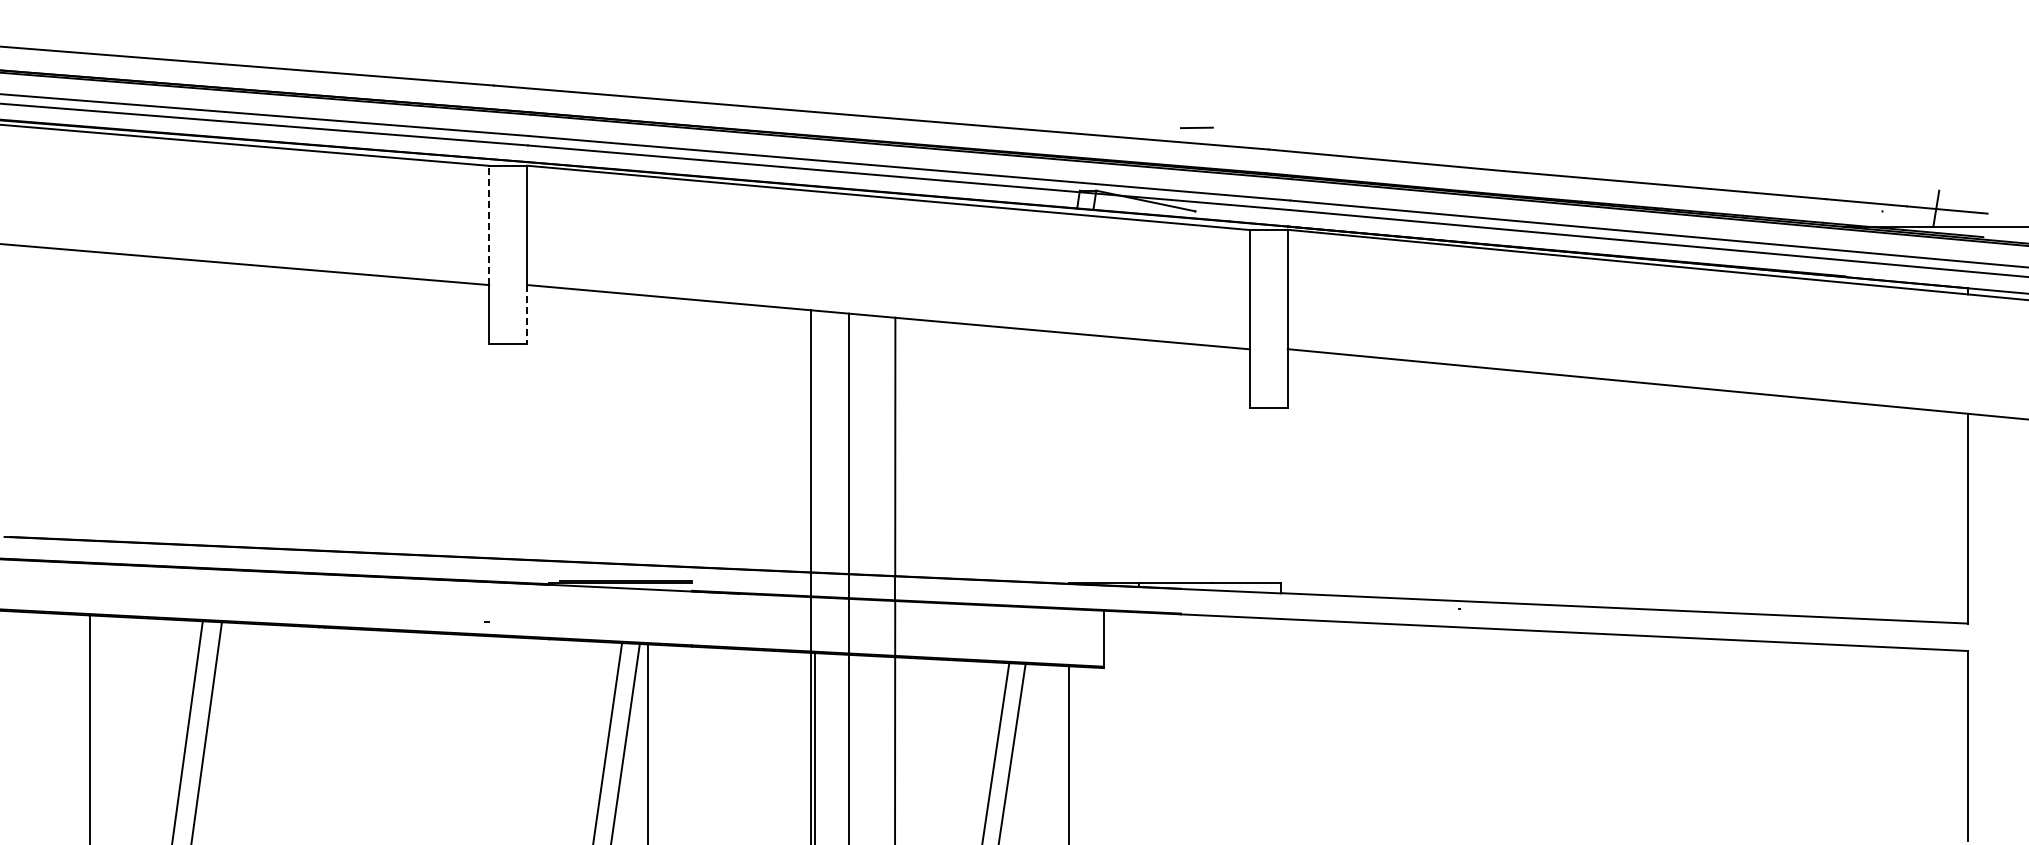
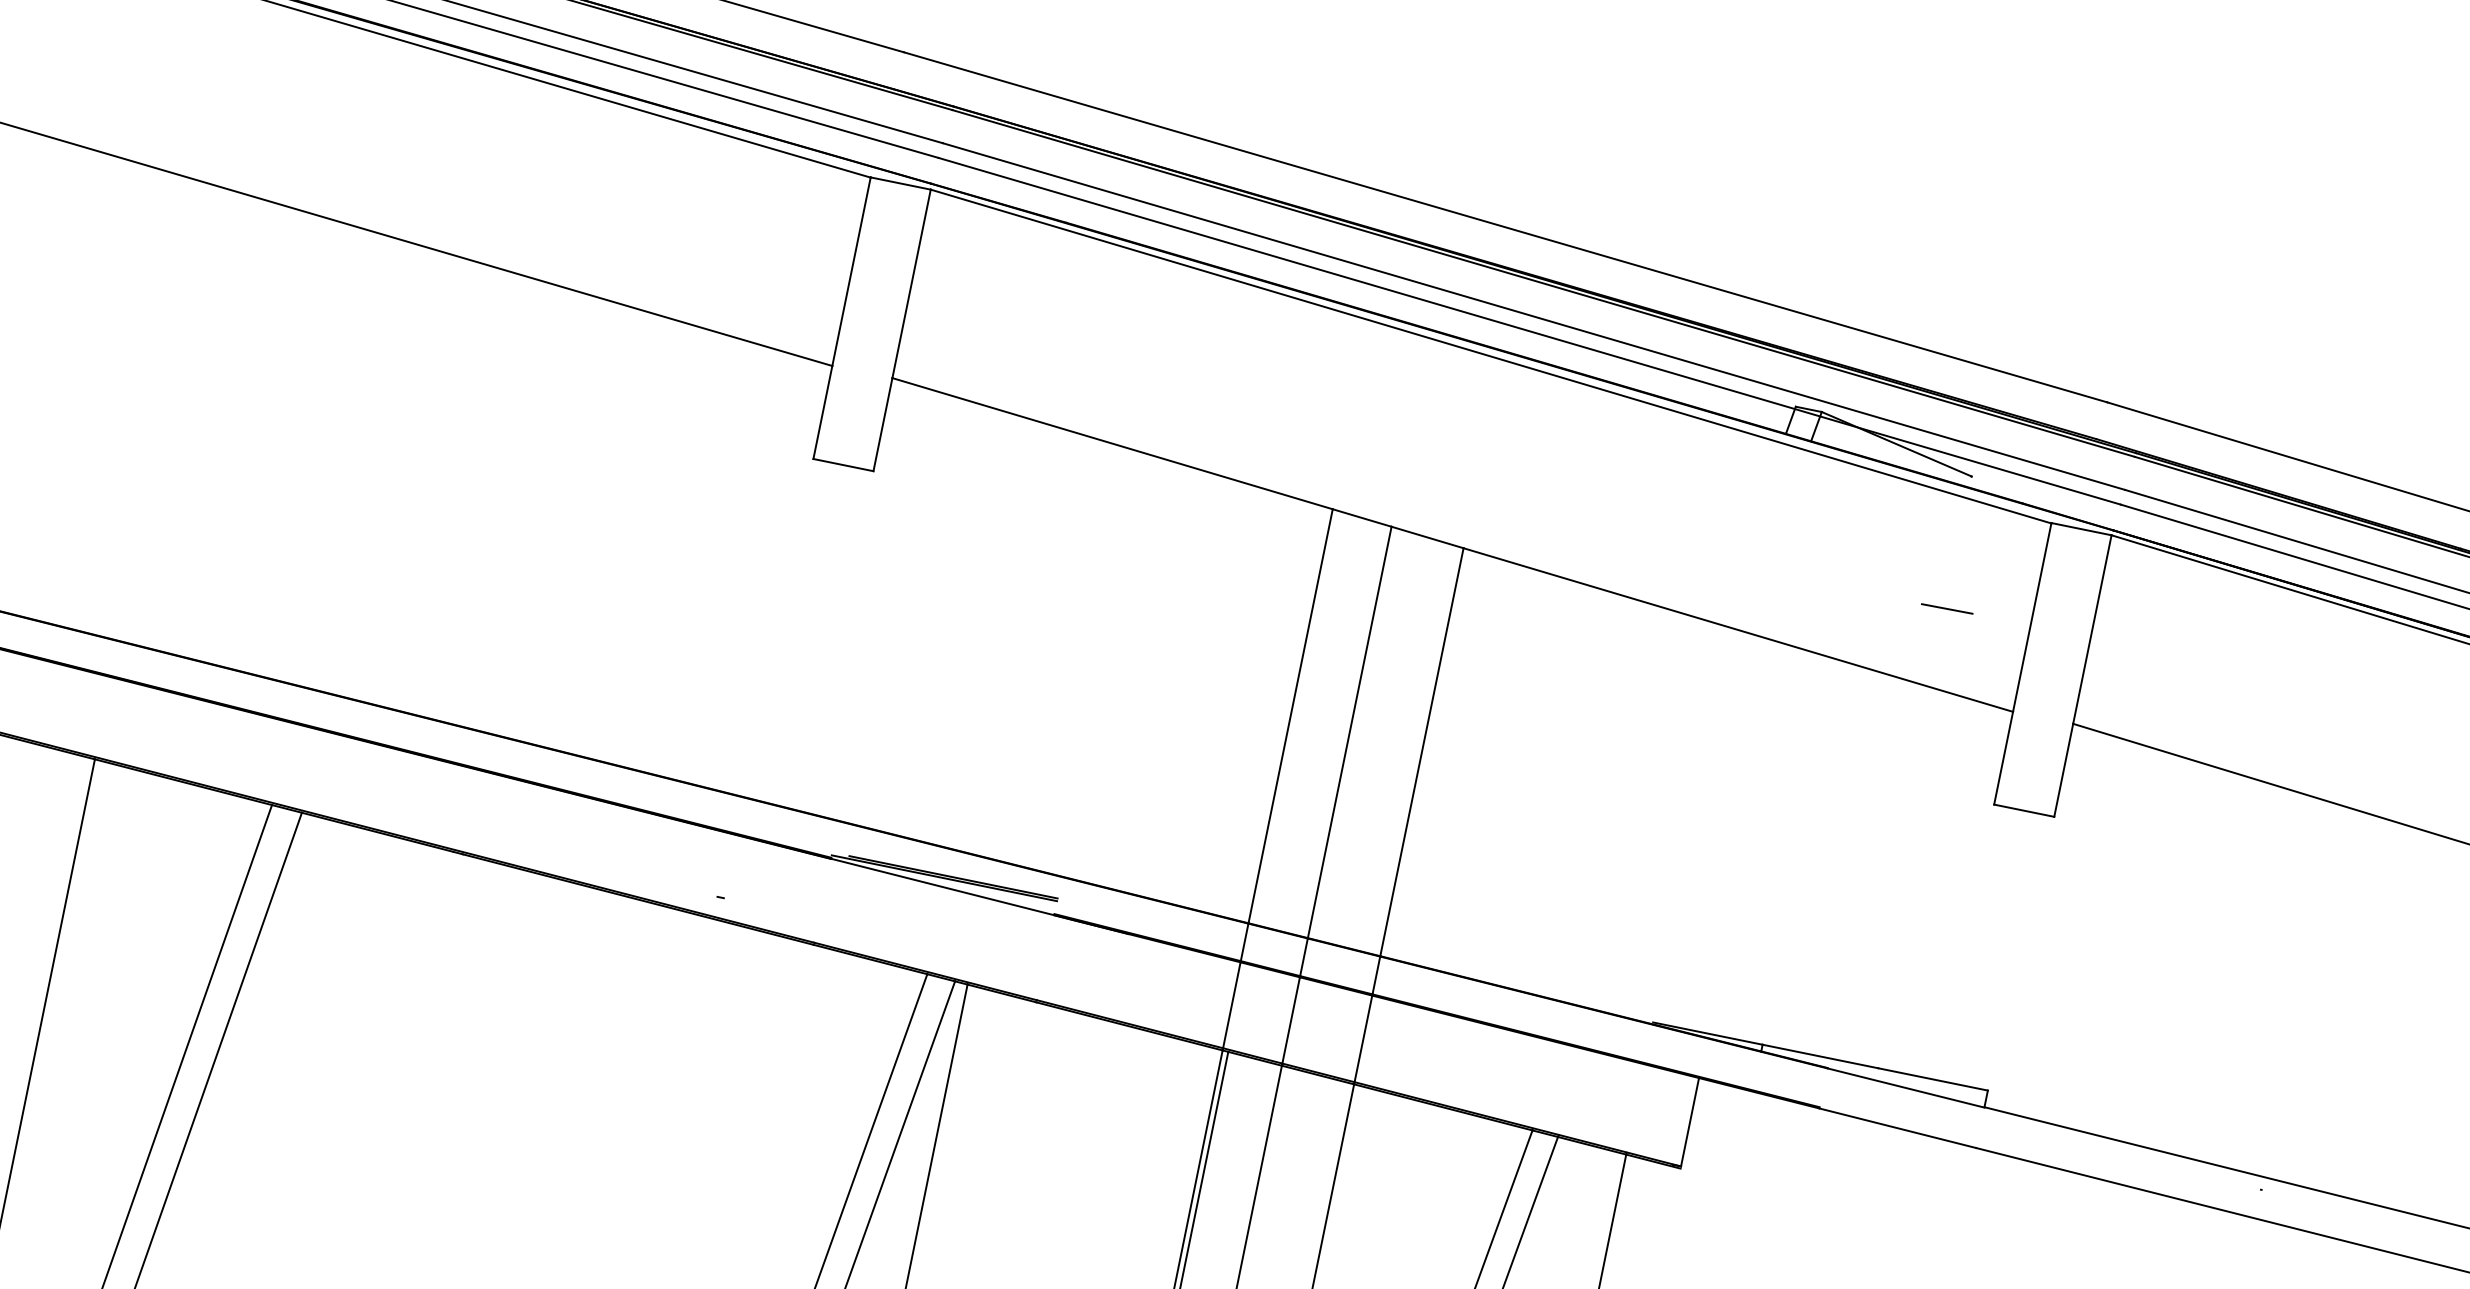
line: (1196, 127) -> (1946, 608), moved
line: (489, 225) -> (852, 271), dashed -> solid
line: (527, 315) -> (883, 426), dashed -> solid

